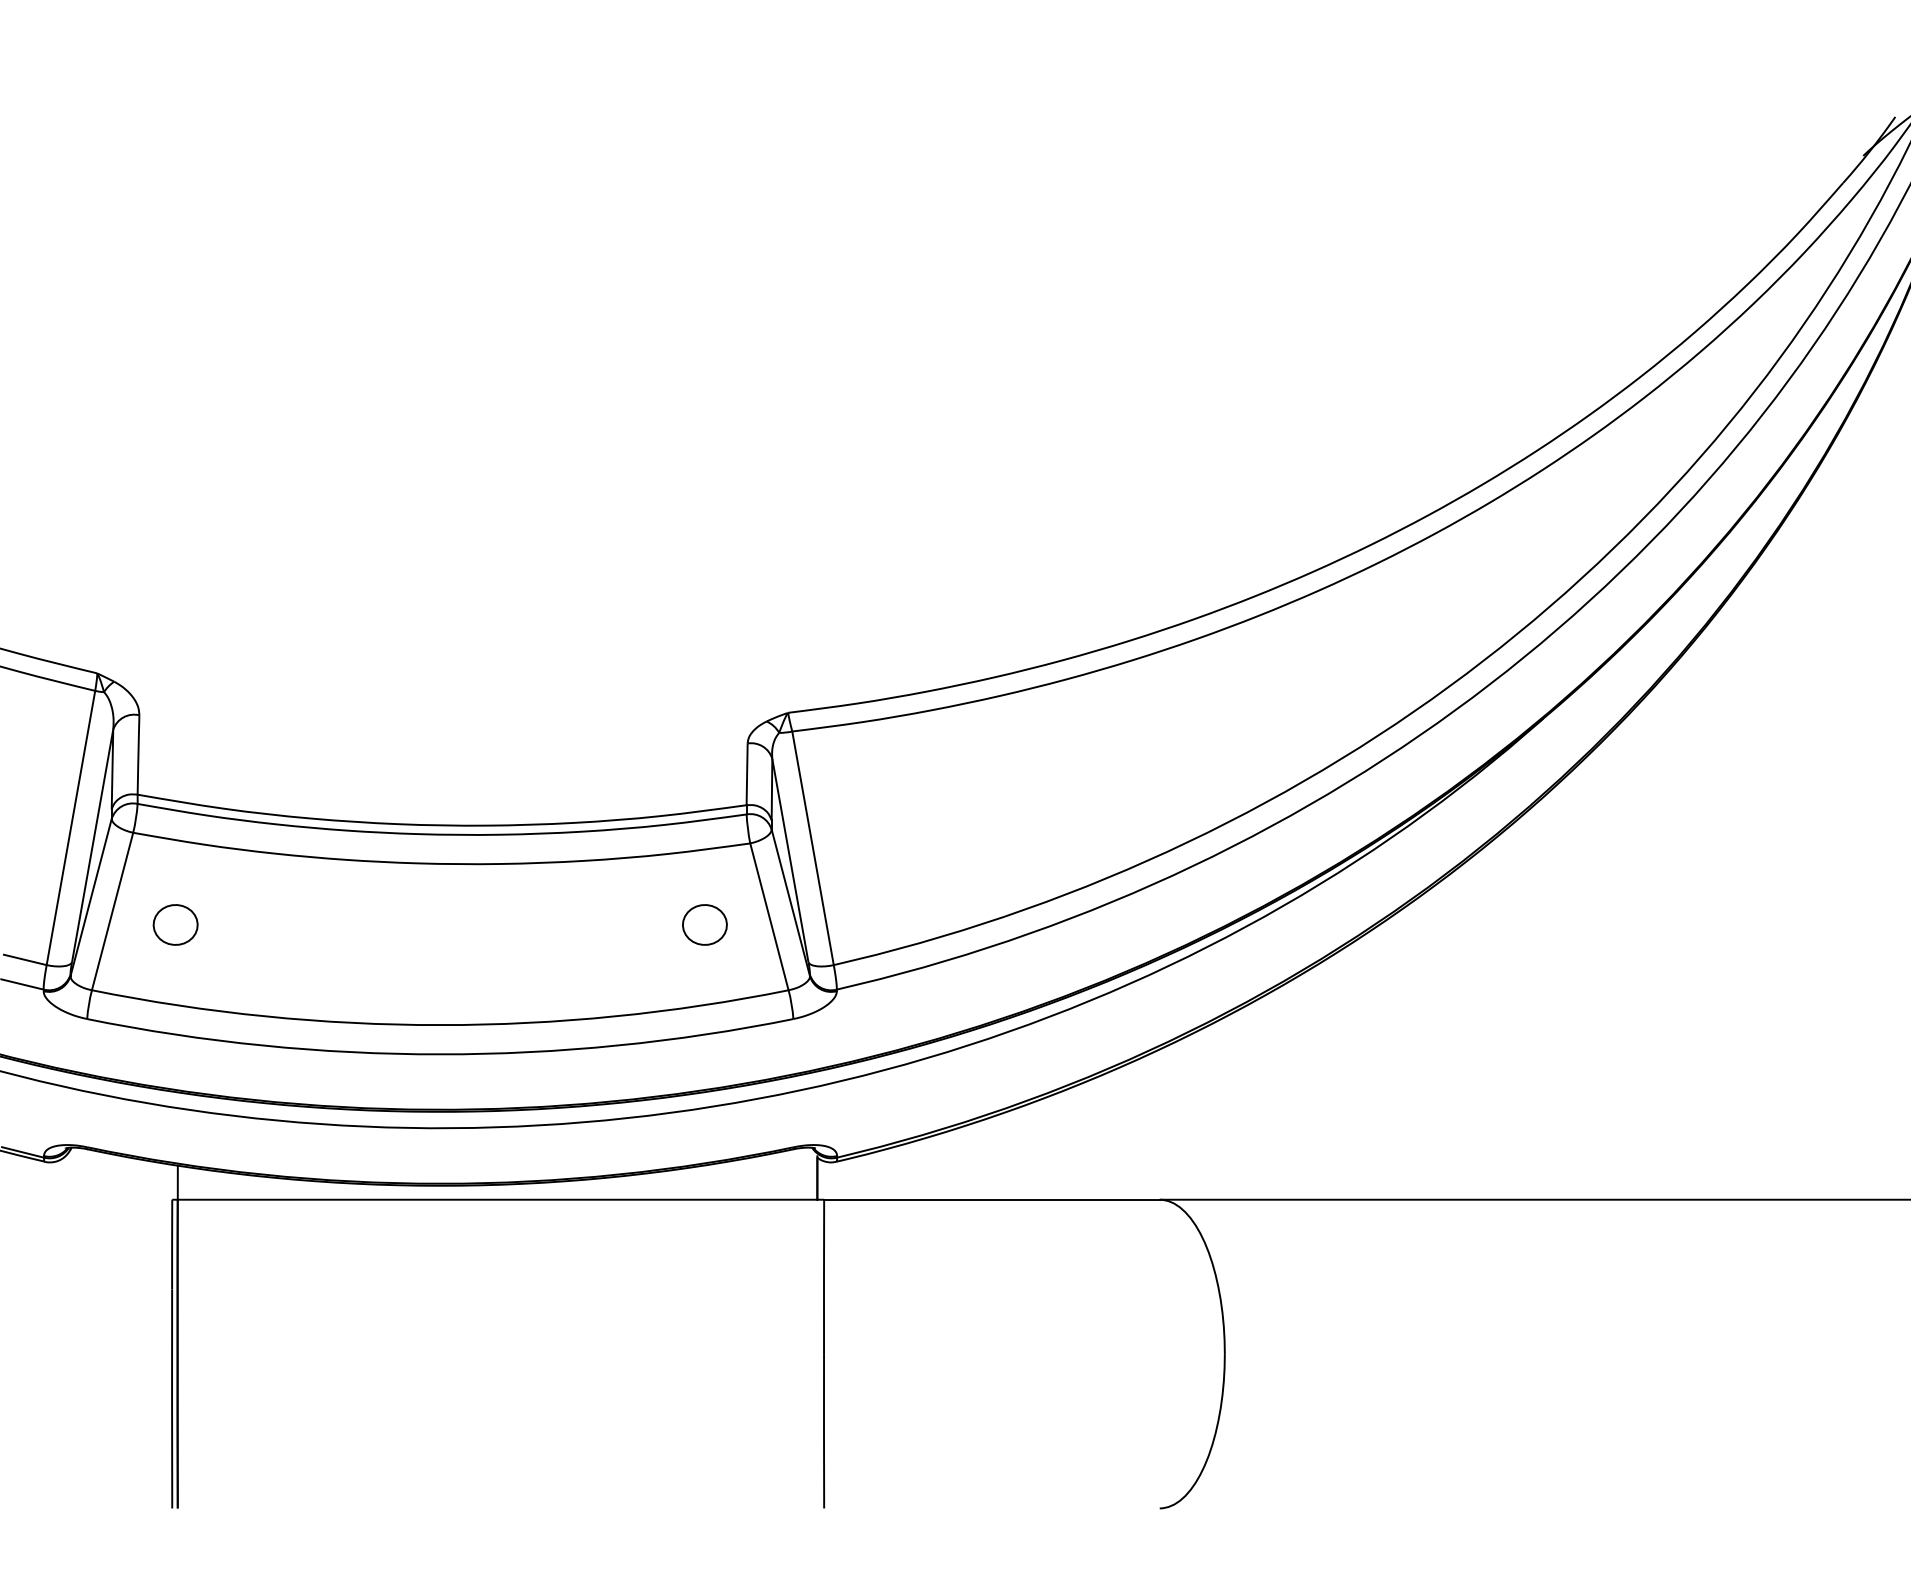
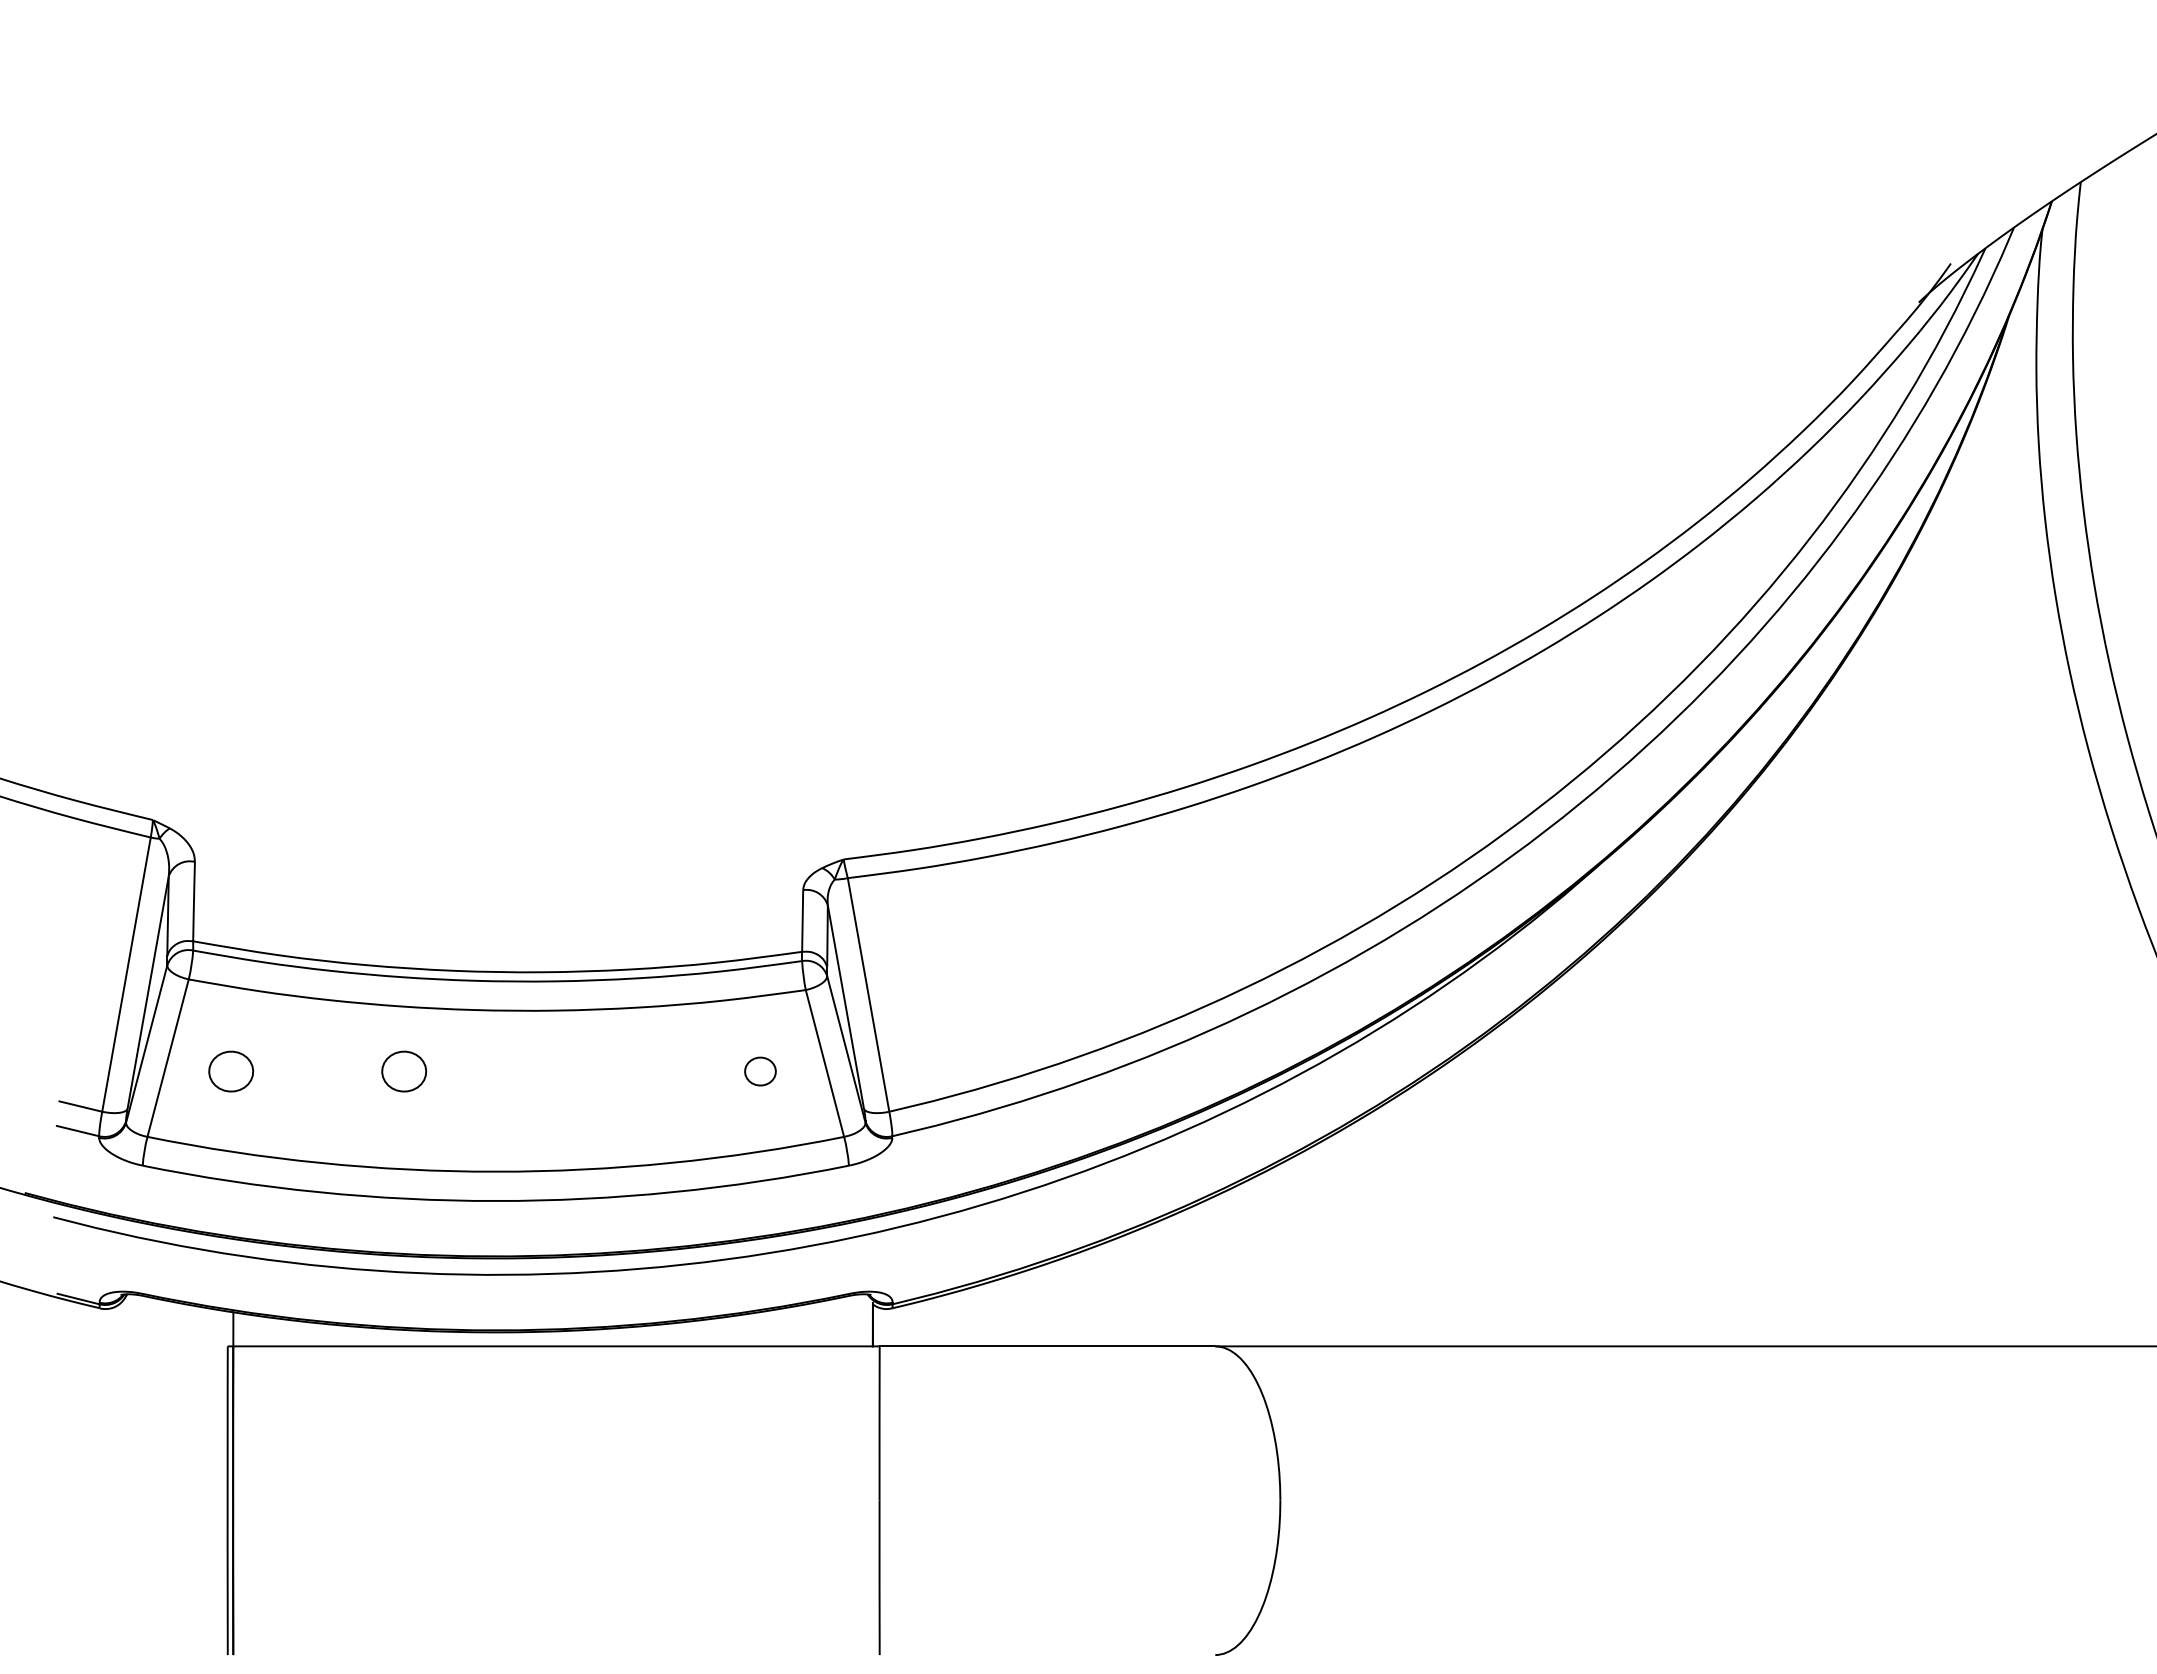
part: (348, 924) -> (404, 1071), added
part: (704, 924) -> (760, 1071), size x0.7

